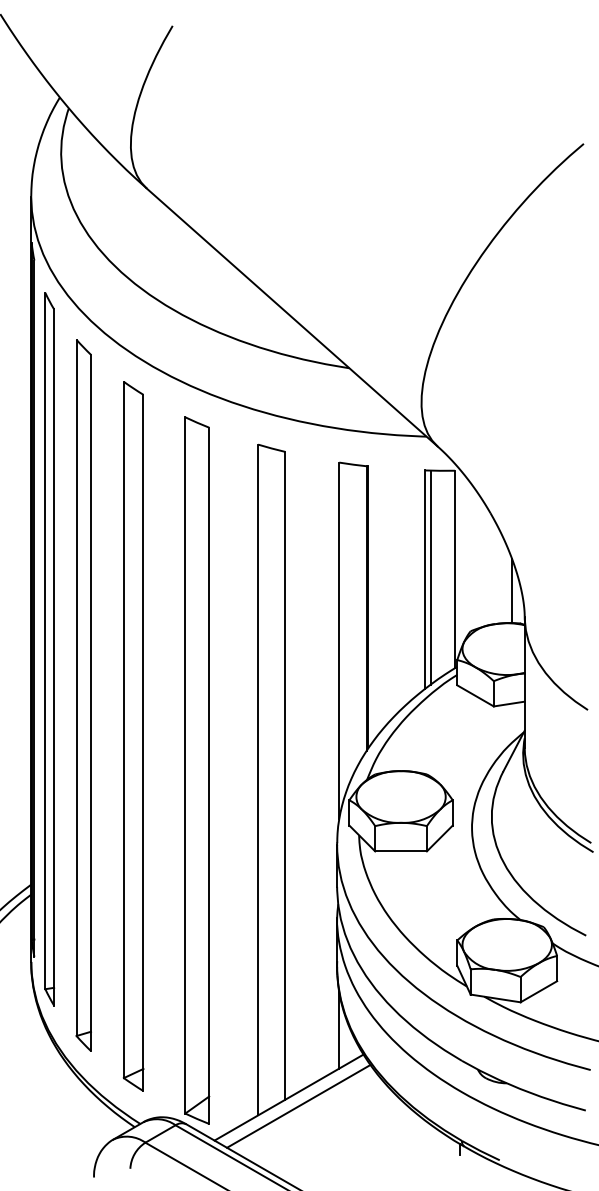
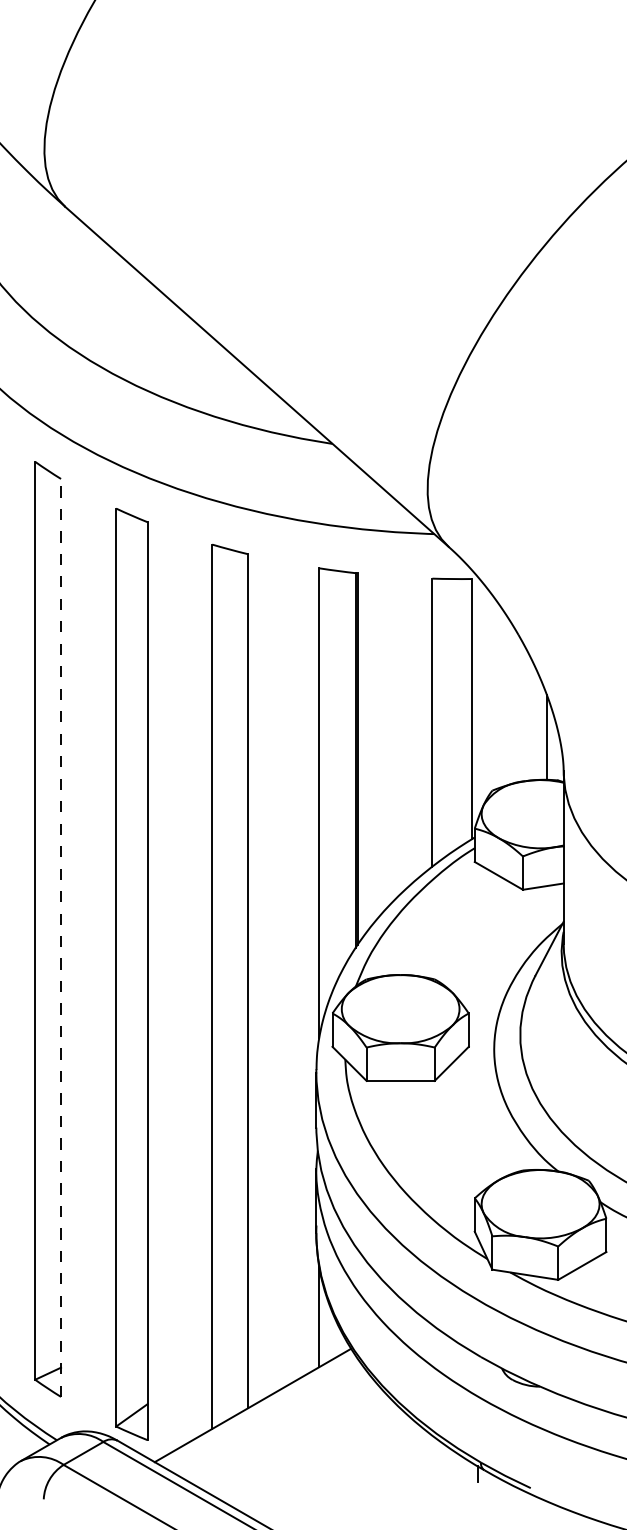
line: (430, 577) -> (439, 719), removed
line: (143, 742) -> (61, 937), solid -> dashed
line: (298, 1105) -> (265, 1415), removed

